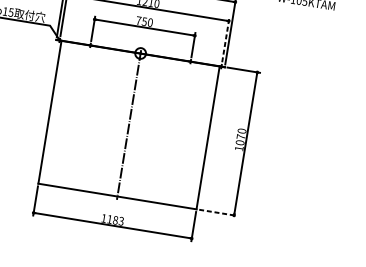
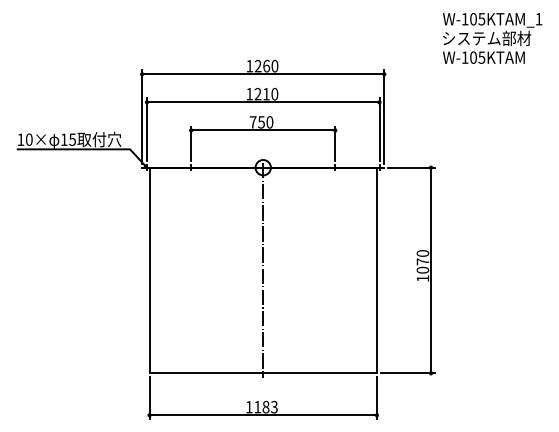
line: (225, 40) -> (379, 129), dashed -> solid
line: (218, 212) -> (408, 373), dashed -> solid

